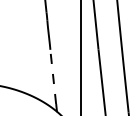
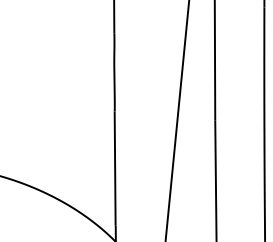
line: (53, 76) -> (115, 167), dashed -> solid

